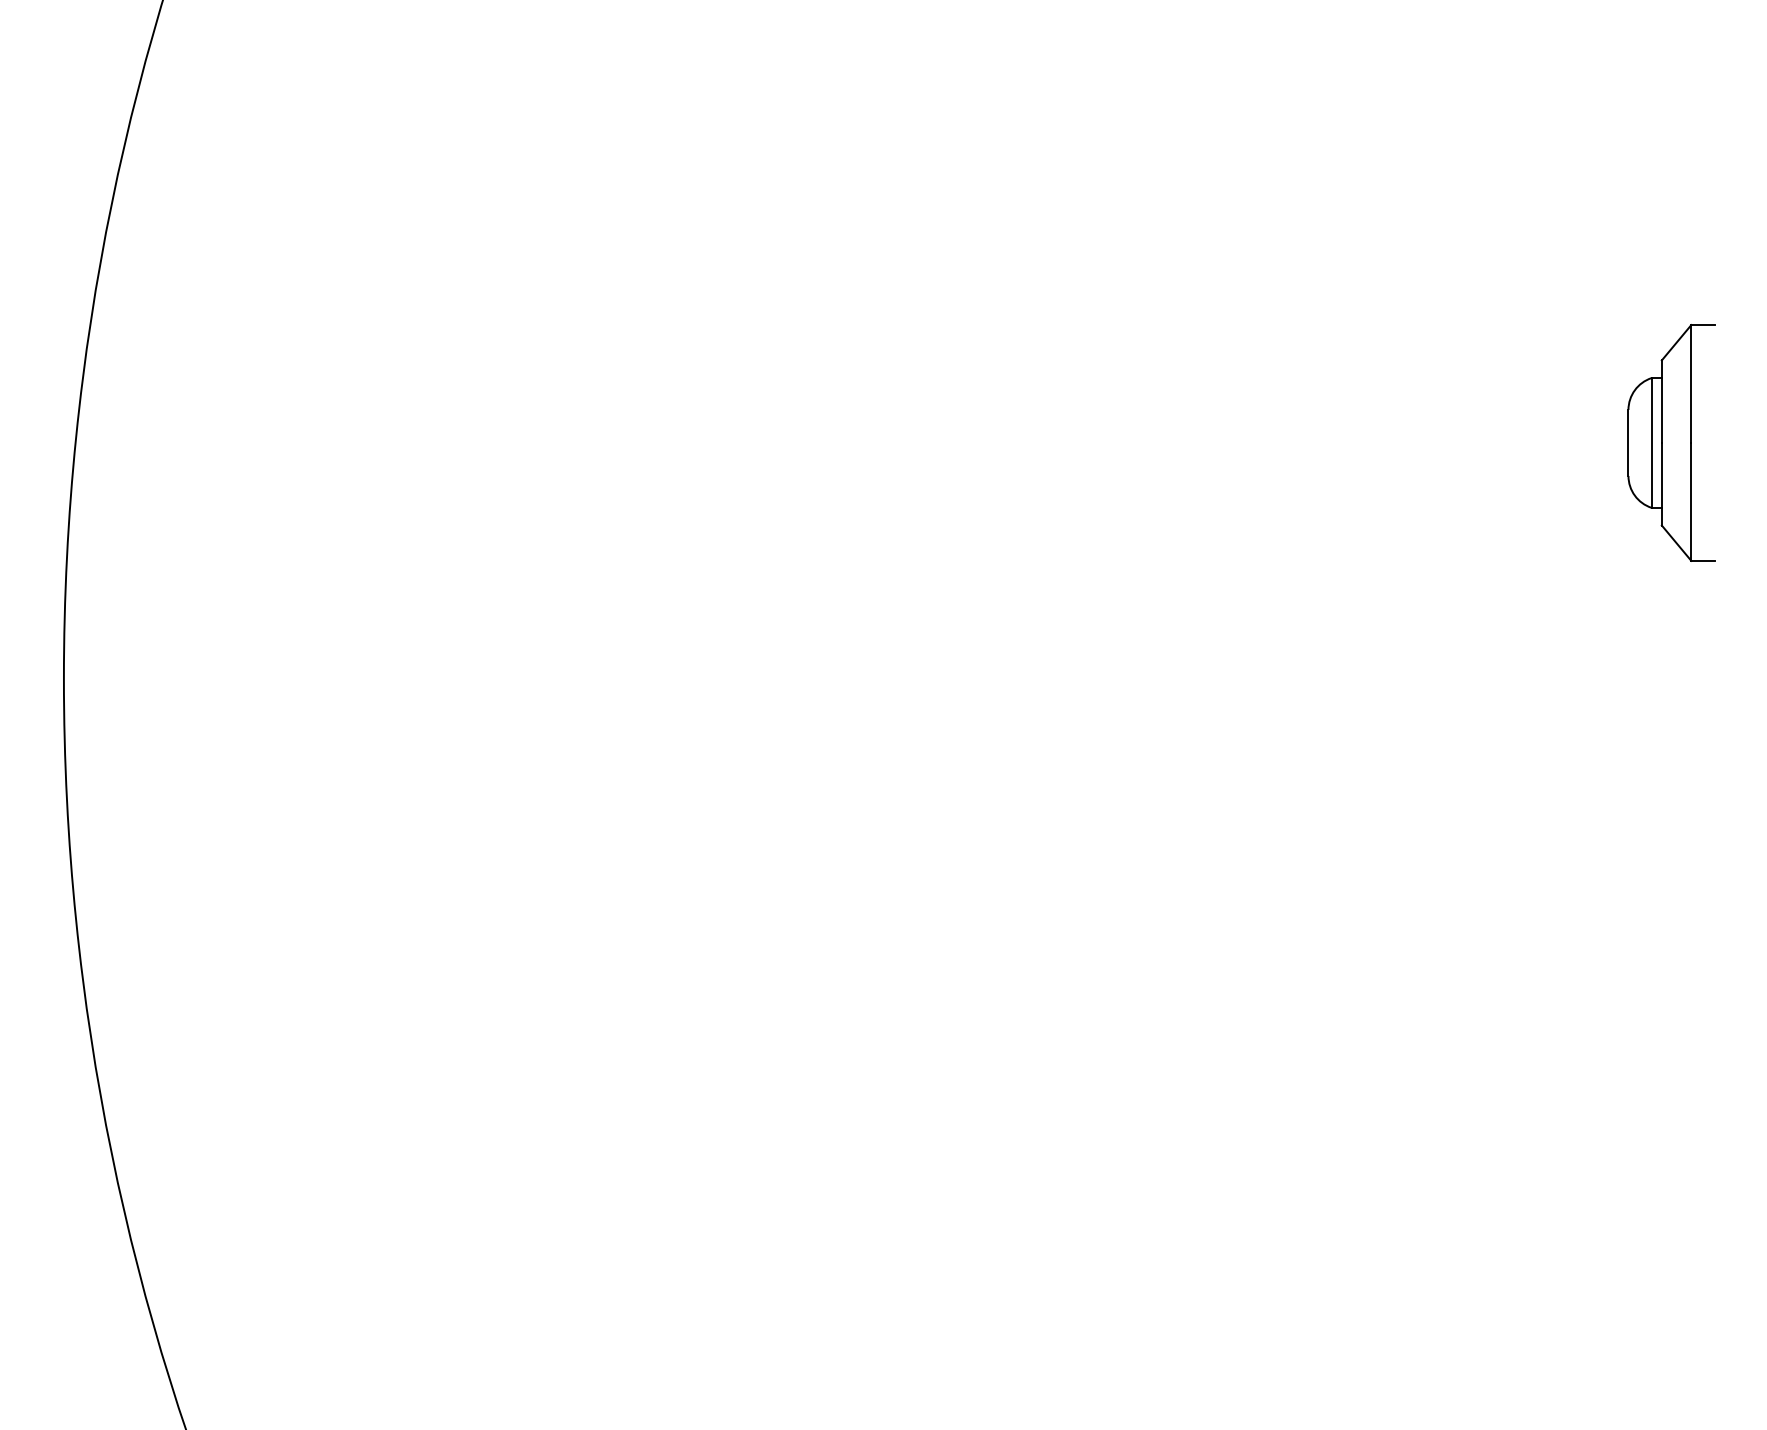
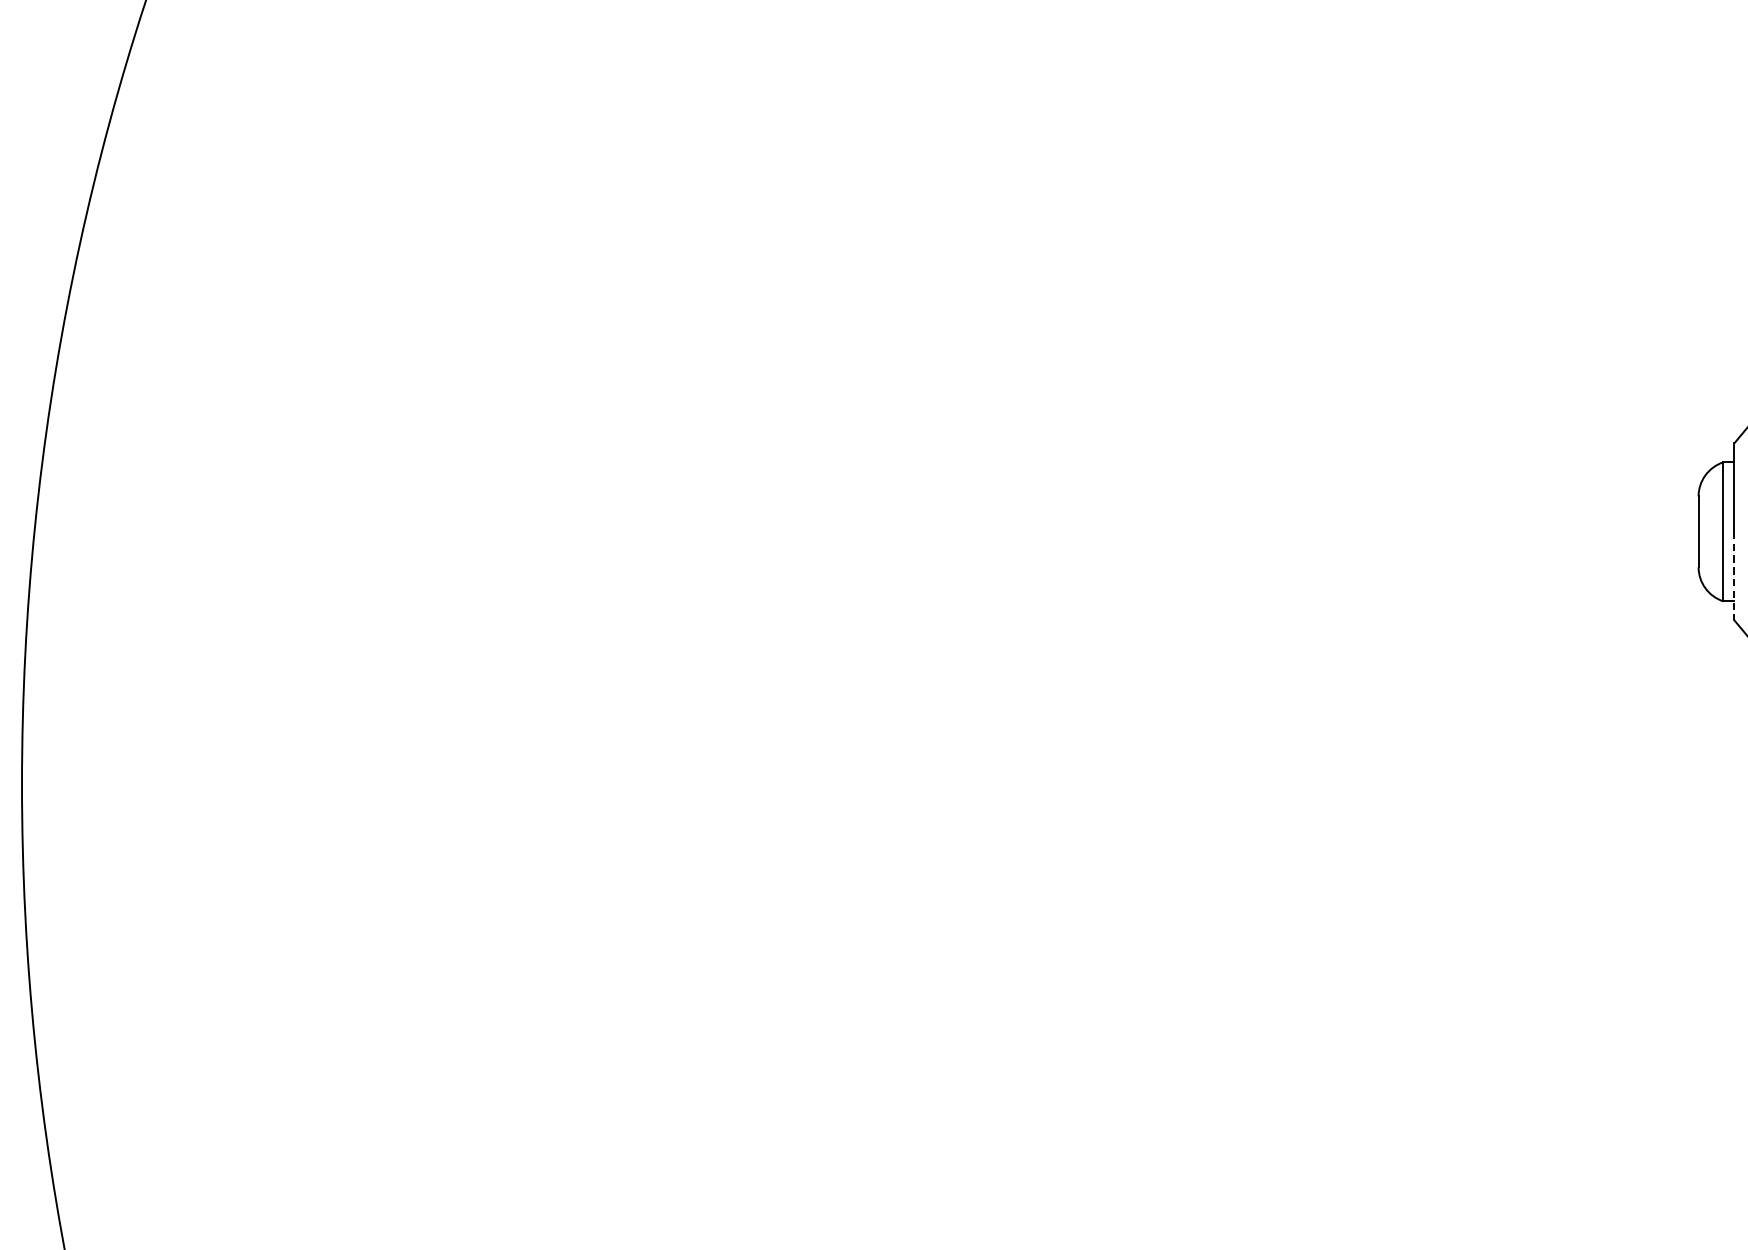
line: (1661, 484) -> (1733, 576), solid -> dashed

